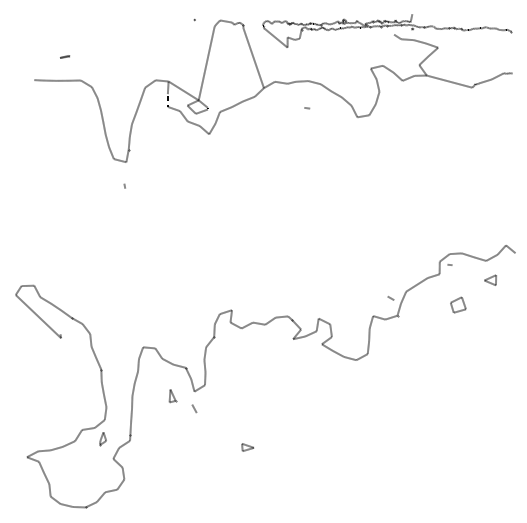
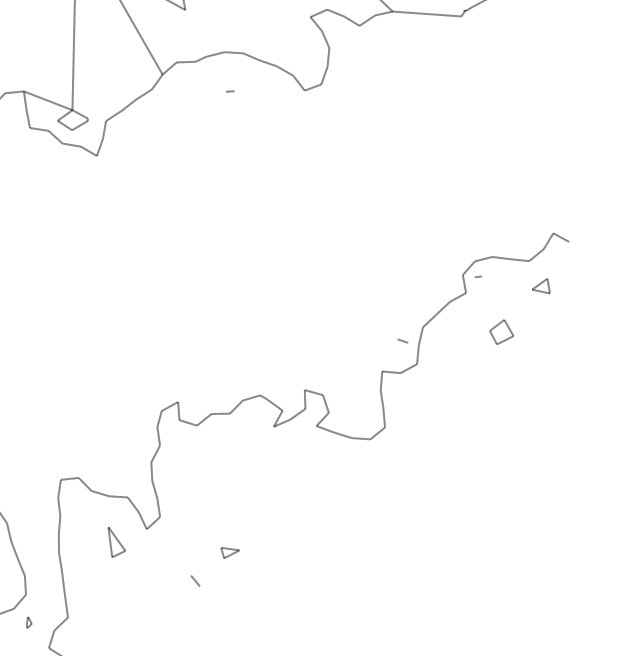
part: (172, 396) -> (116, 542), size x1.6
line: (194, 408) -> (195, 580), moved
part: (102, 439) -> (28, 623), size x0.6
part: (247, 447) -> (230, 551), moved

